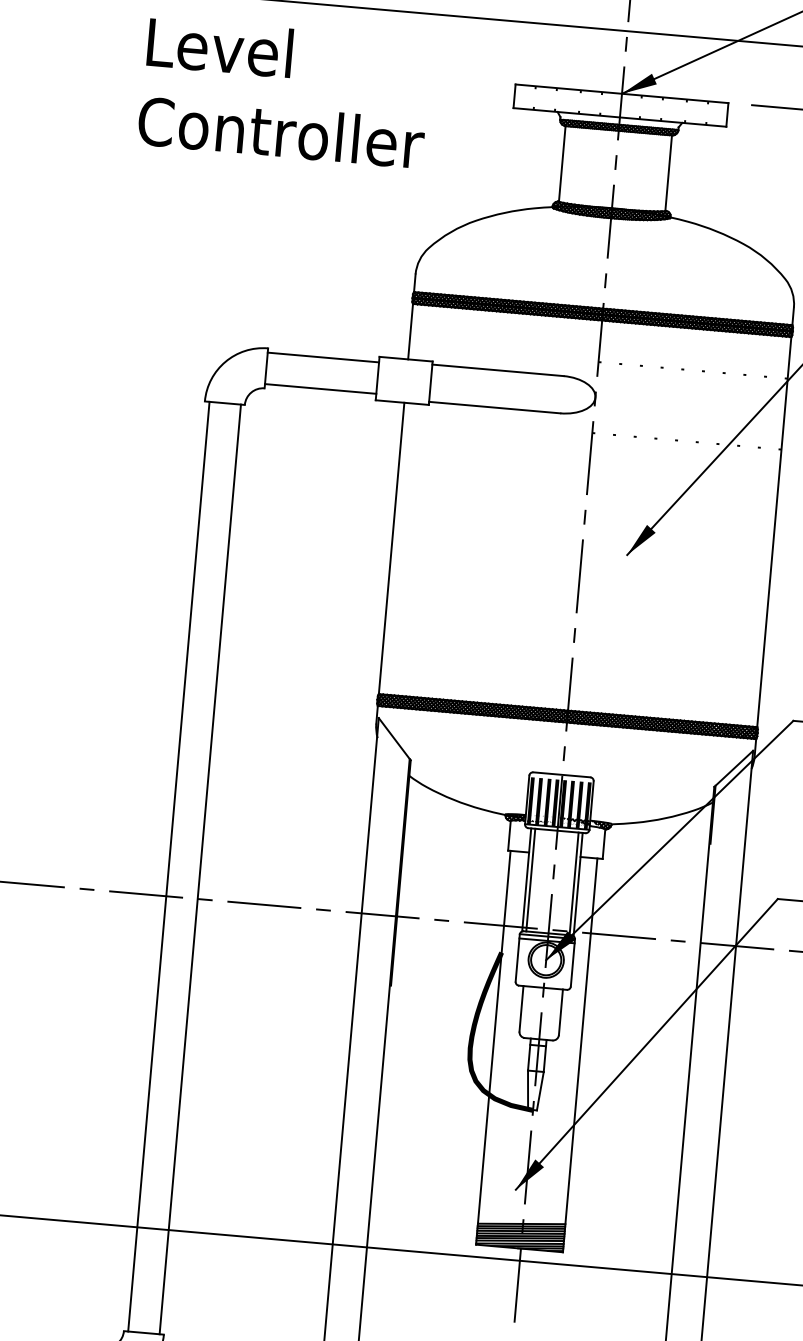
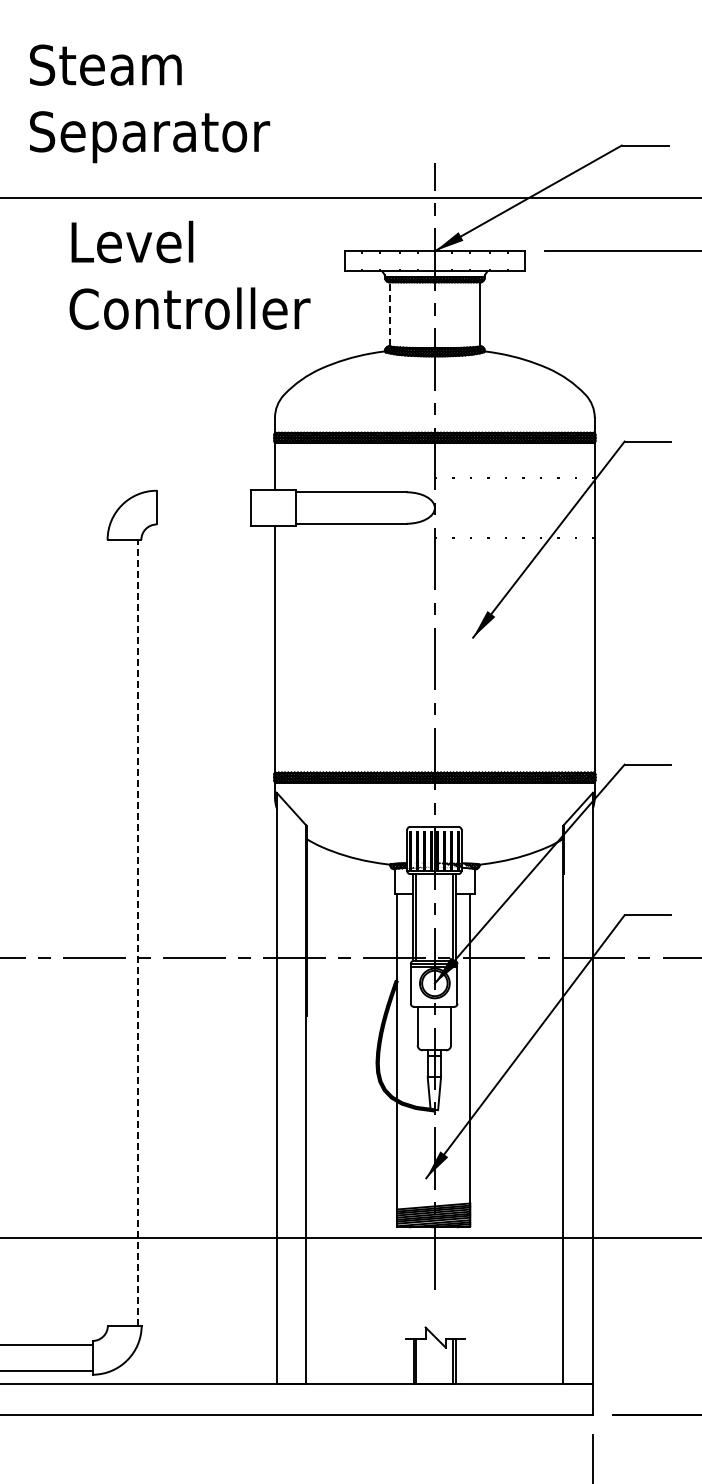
text: (284, 92) -> (189, 274), moved
line: (561, 163) -> (389, 314), solid -> dashed
line: (323, 357) -> (203, 494), removed
line: (320, 388) -> (203, 520), removed
line: (168, 866) -> (111, 932), removed
line: (200, 869) -> (138, 932), solid -> dashed

